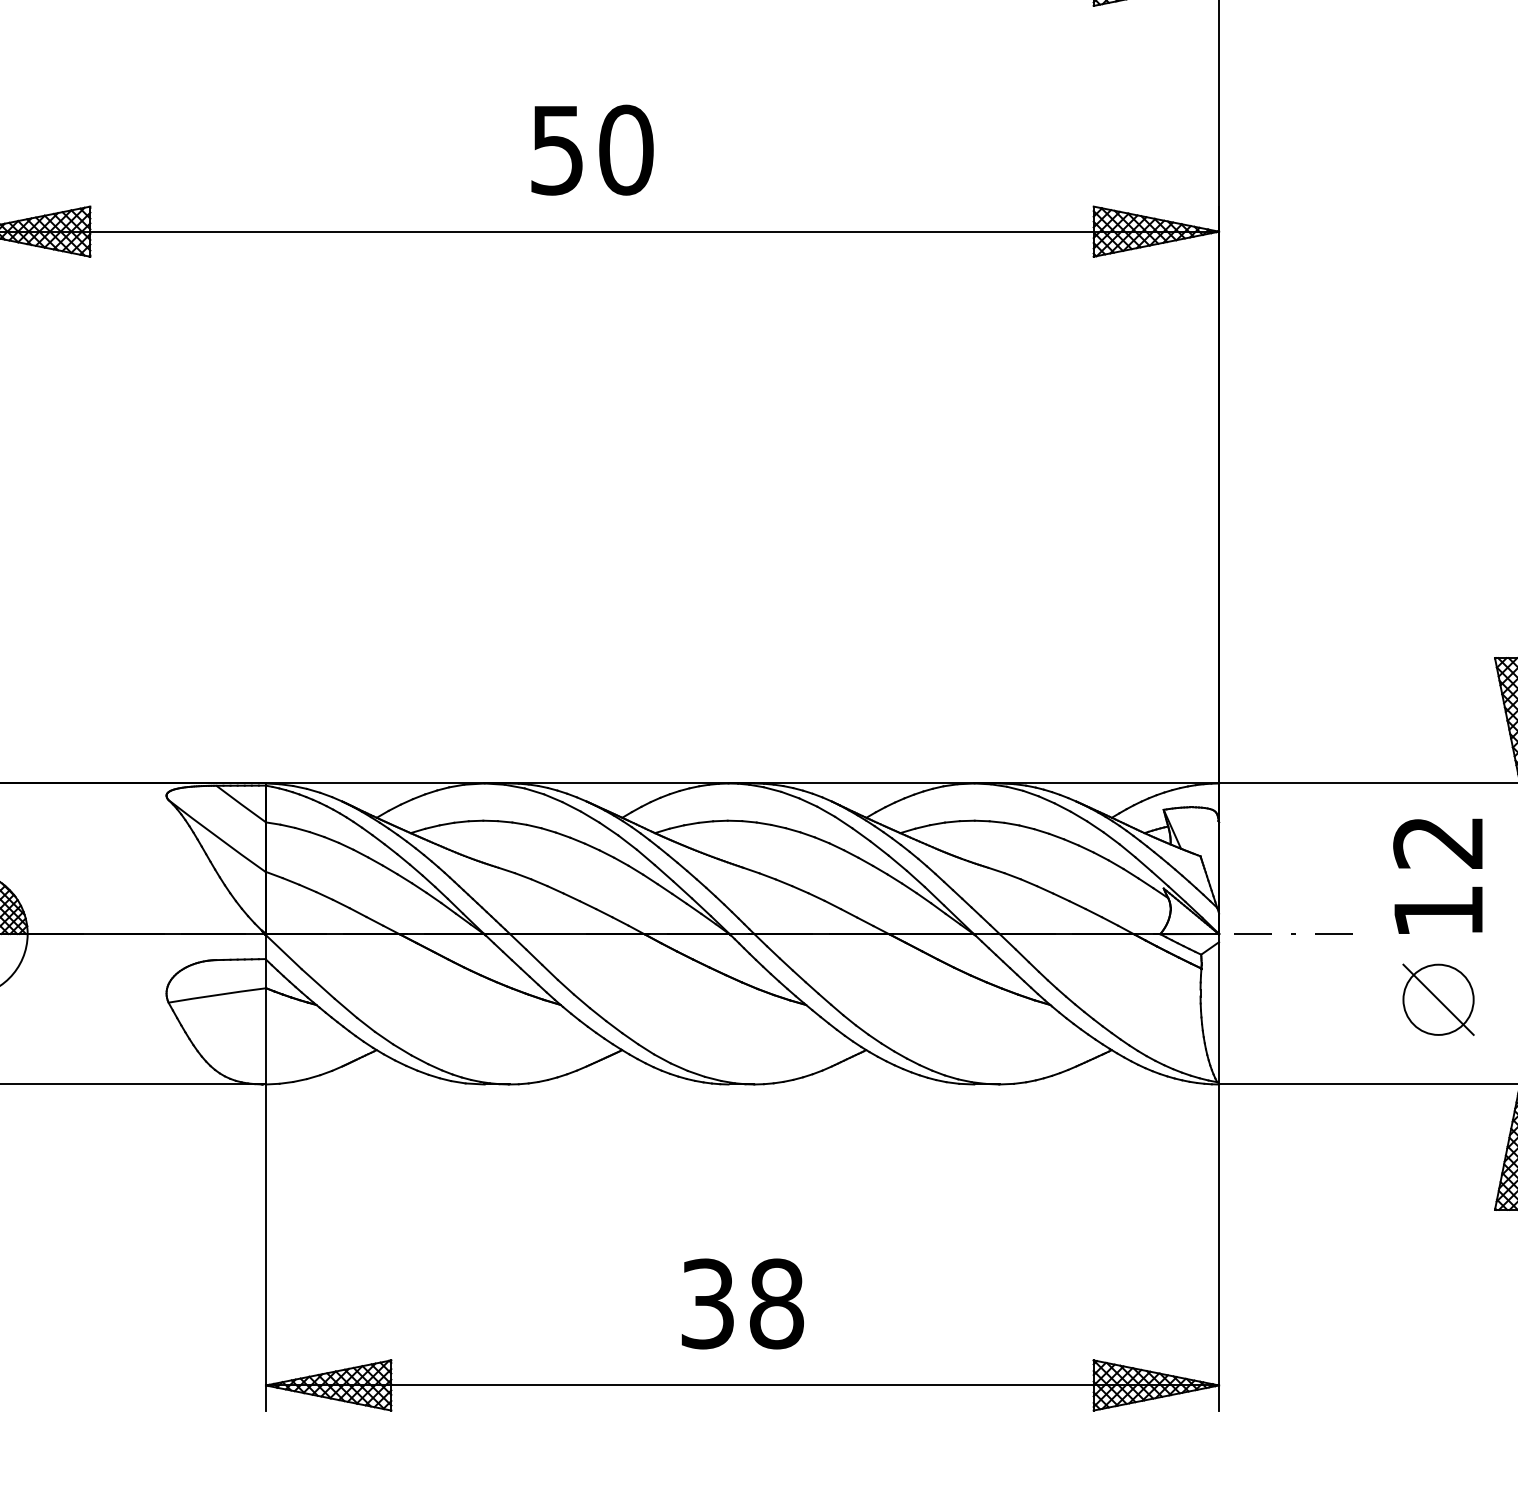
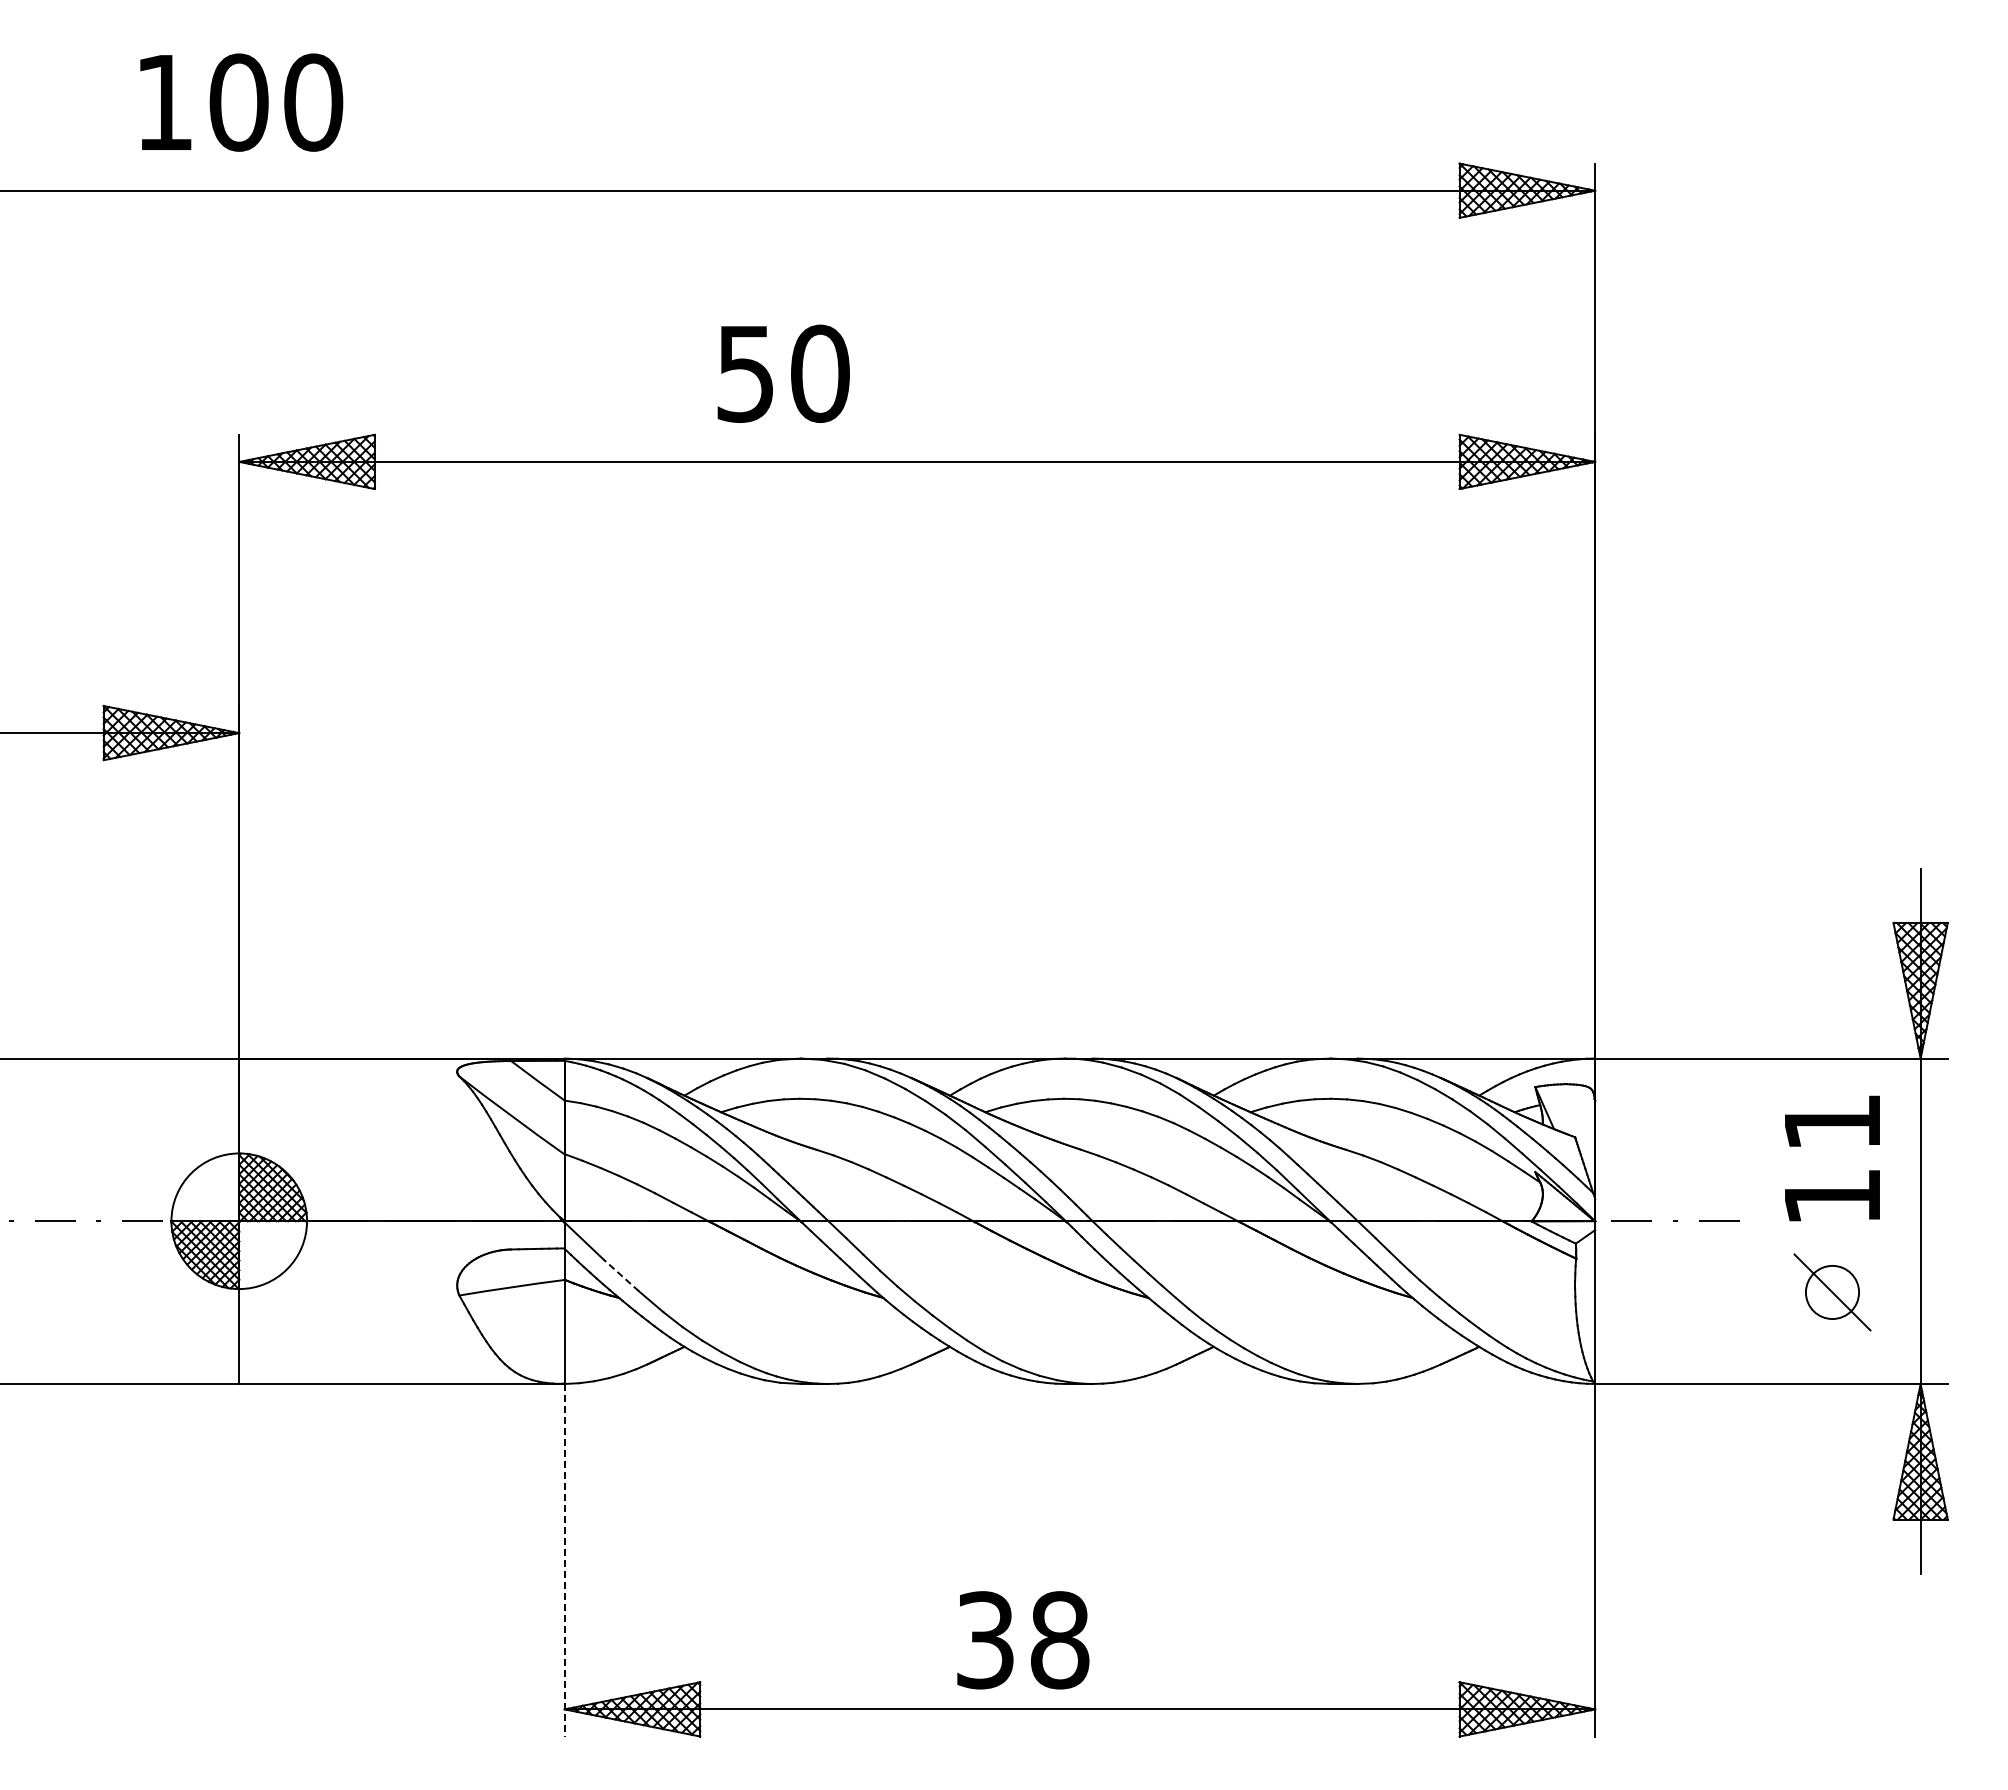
text: (592, 149) -> (783, 373), moved
text: (1437, 842) -> (1831, 1122), 12 -> 11
line: (318, 984) -> (621, 1275), solid -> dashed
circle: (1438, 999) -> (1832, 1292), size x0.7
line: (265, 1247) -> (564, 1560), solid -> dashed
text: (743, 1304) -> (1023, 1640), moved

